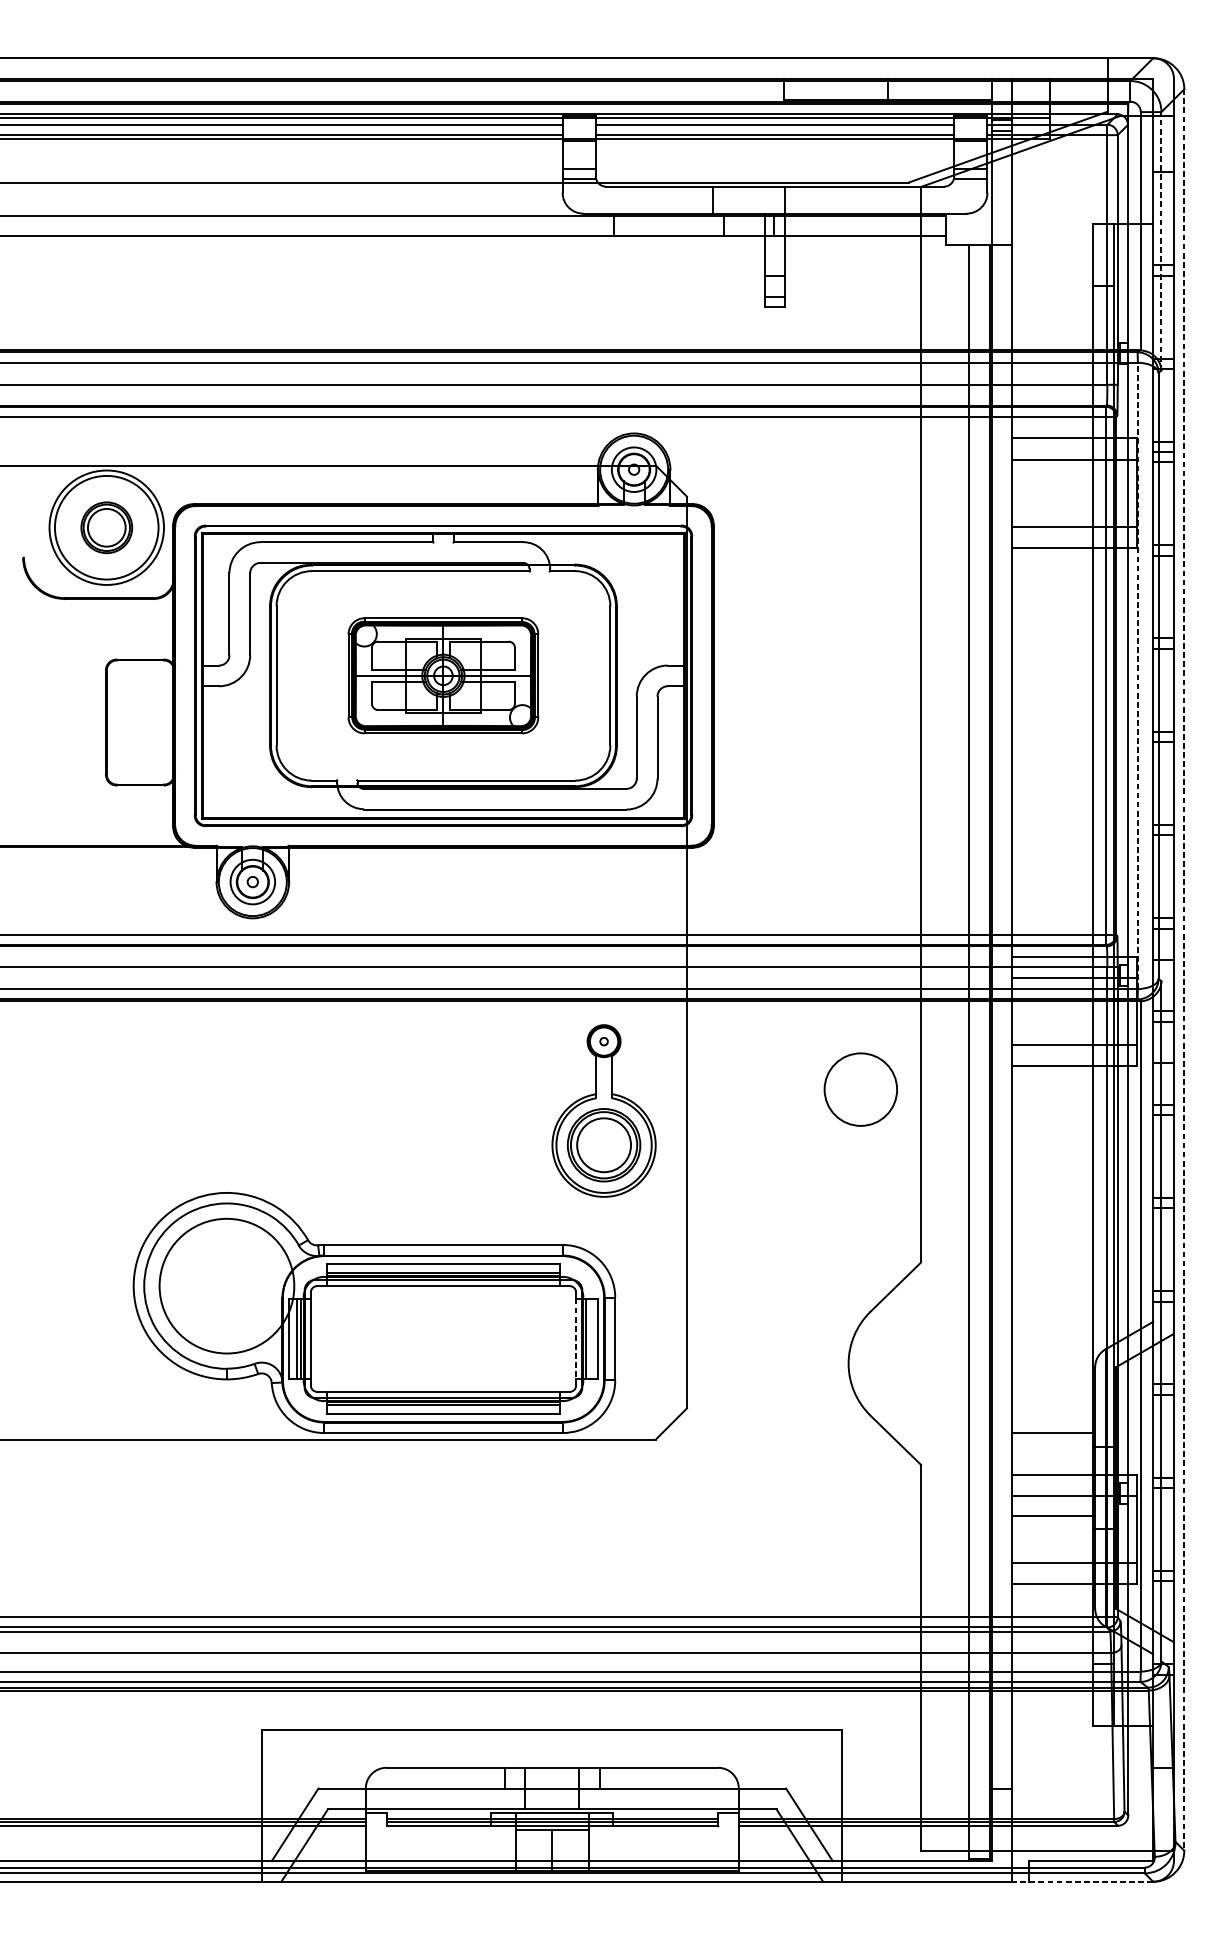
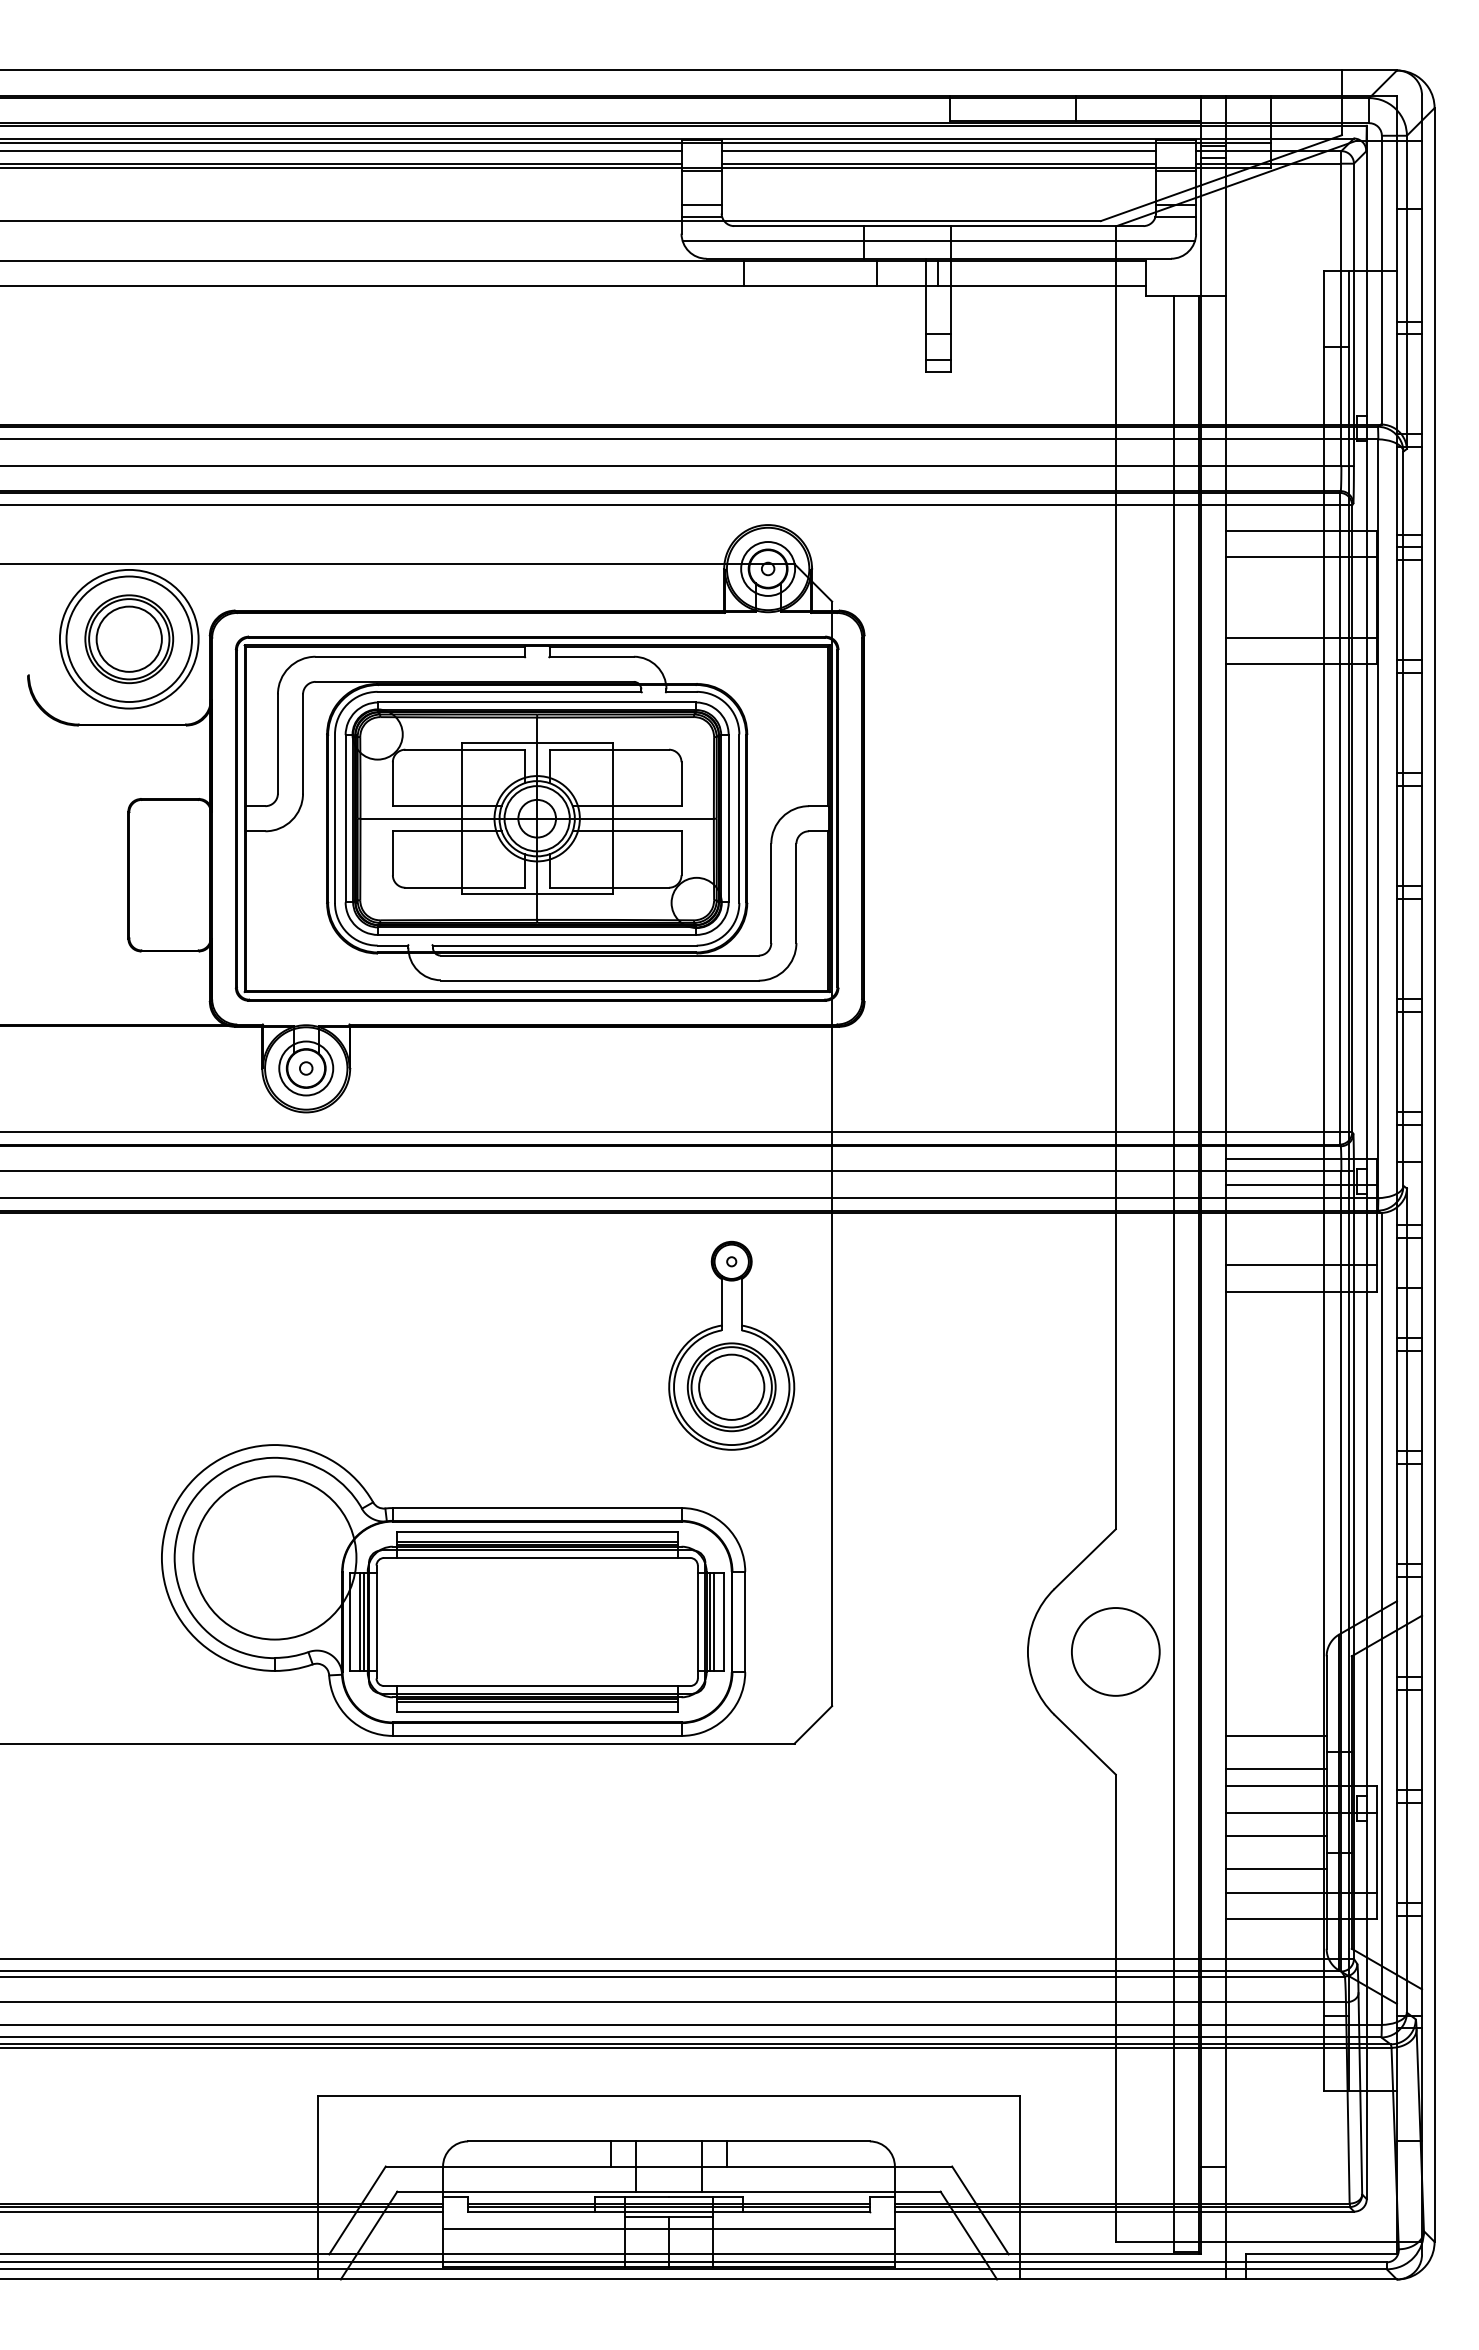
line: (774, 199) -> (938, 241), added
line: (1161, 241) -> (1406, 292), dashed -> solid
part: (106, 527) -> (129, 639), size x1.43
part: (442, 675) -> (536, 818), size x1.67
line: (1137, 675) -> (1378, 818), dashed -> solid
line: (1184, 969) -> (1434, 1174), dashed -> solid
circle: (860, 1089) -> (1115, 1651), moved
line: (589, 1338) -> (714, 1621), added
line: (575, 1339) -> (697, 1622), dashed -> solid
line: (1053, 1459) -> (1276, 1768), added
line: (1053, 1543) -> (1276, 1869), added
line: (551, 1840) -> (668, 2229), added
line: (1082, 1881) -> (1311, 2279), dashed -> solid

